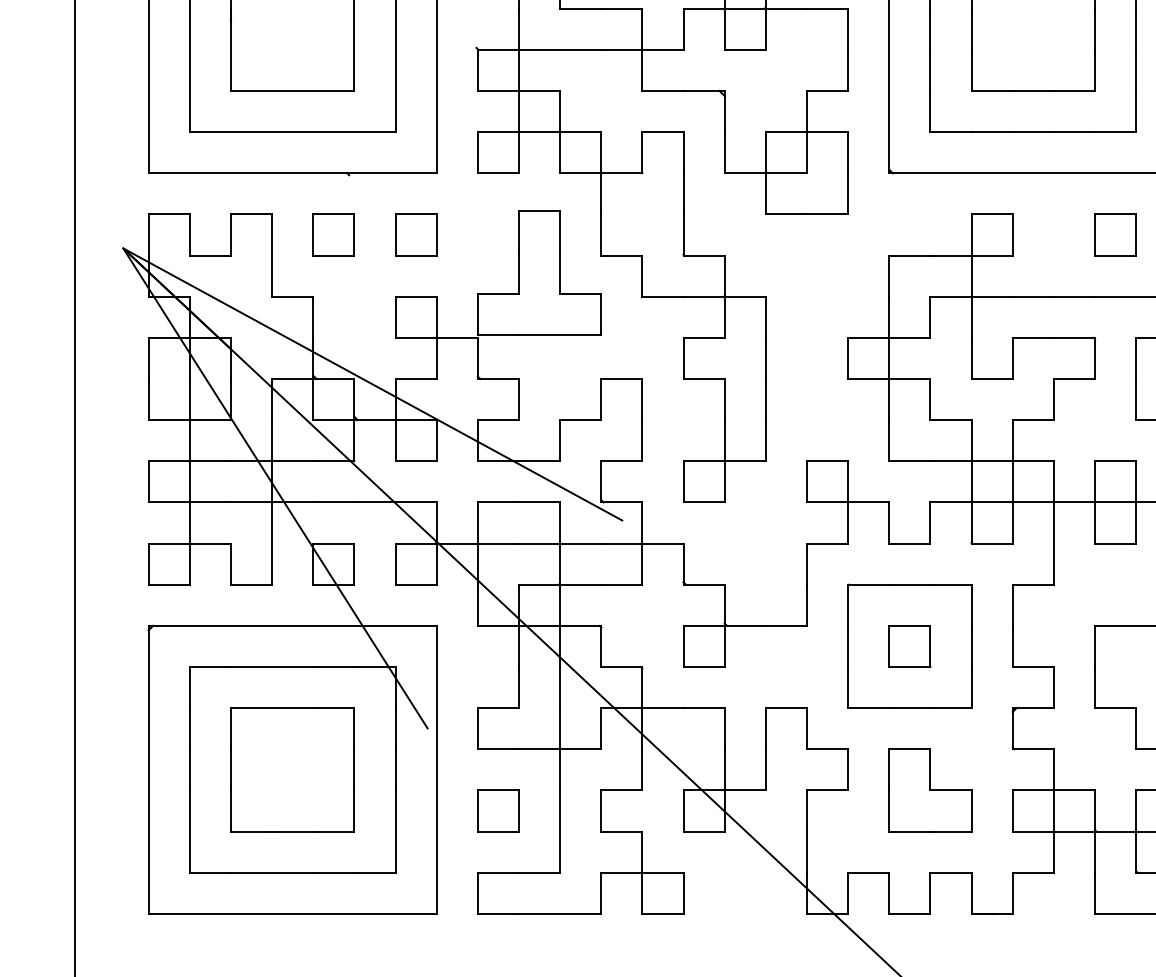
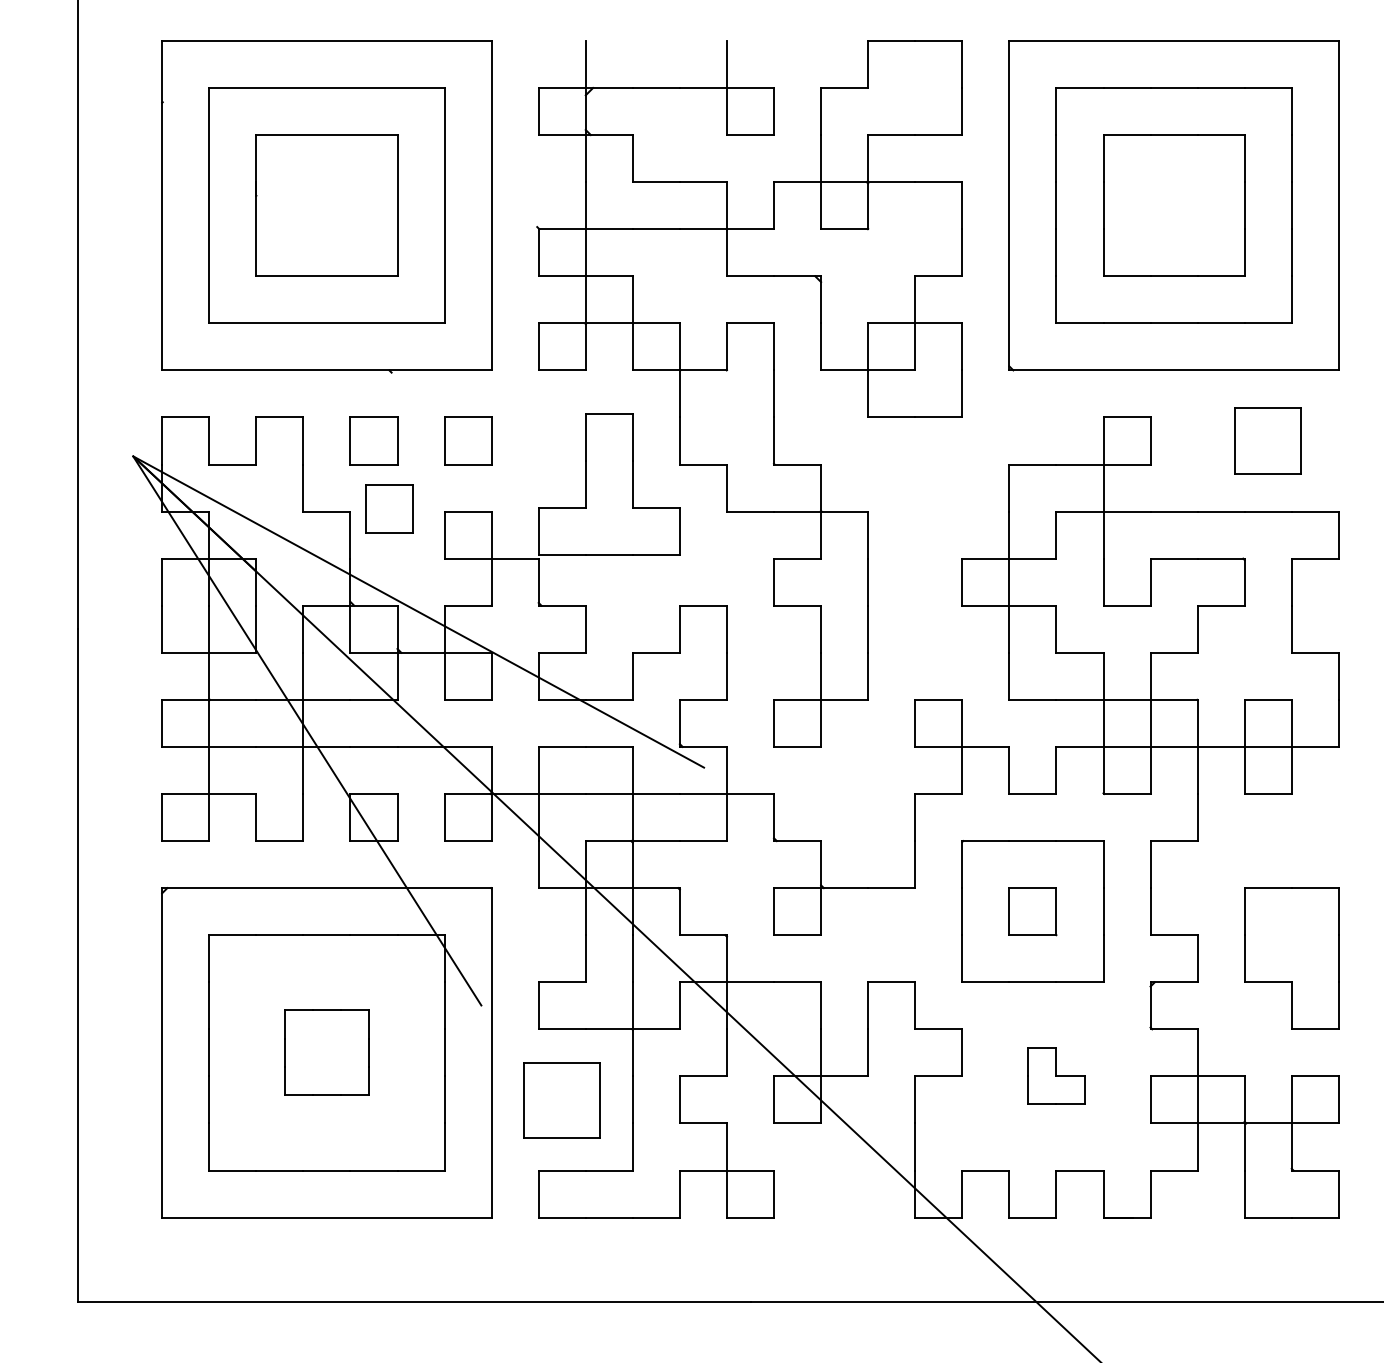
part: (1115, 234) -> (1268, 440), size x1.4
part: (347, 293) -> (389, 508), added
part: (292, 769) -> (326, 1052), size x0.6
part: (930, 789) -> (1056, 1075), size x0.6
part: (498, 810) -> (562, 1099), size x1.6

